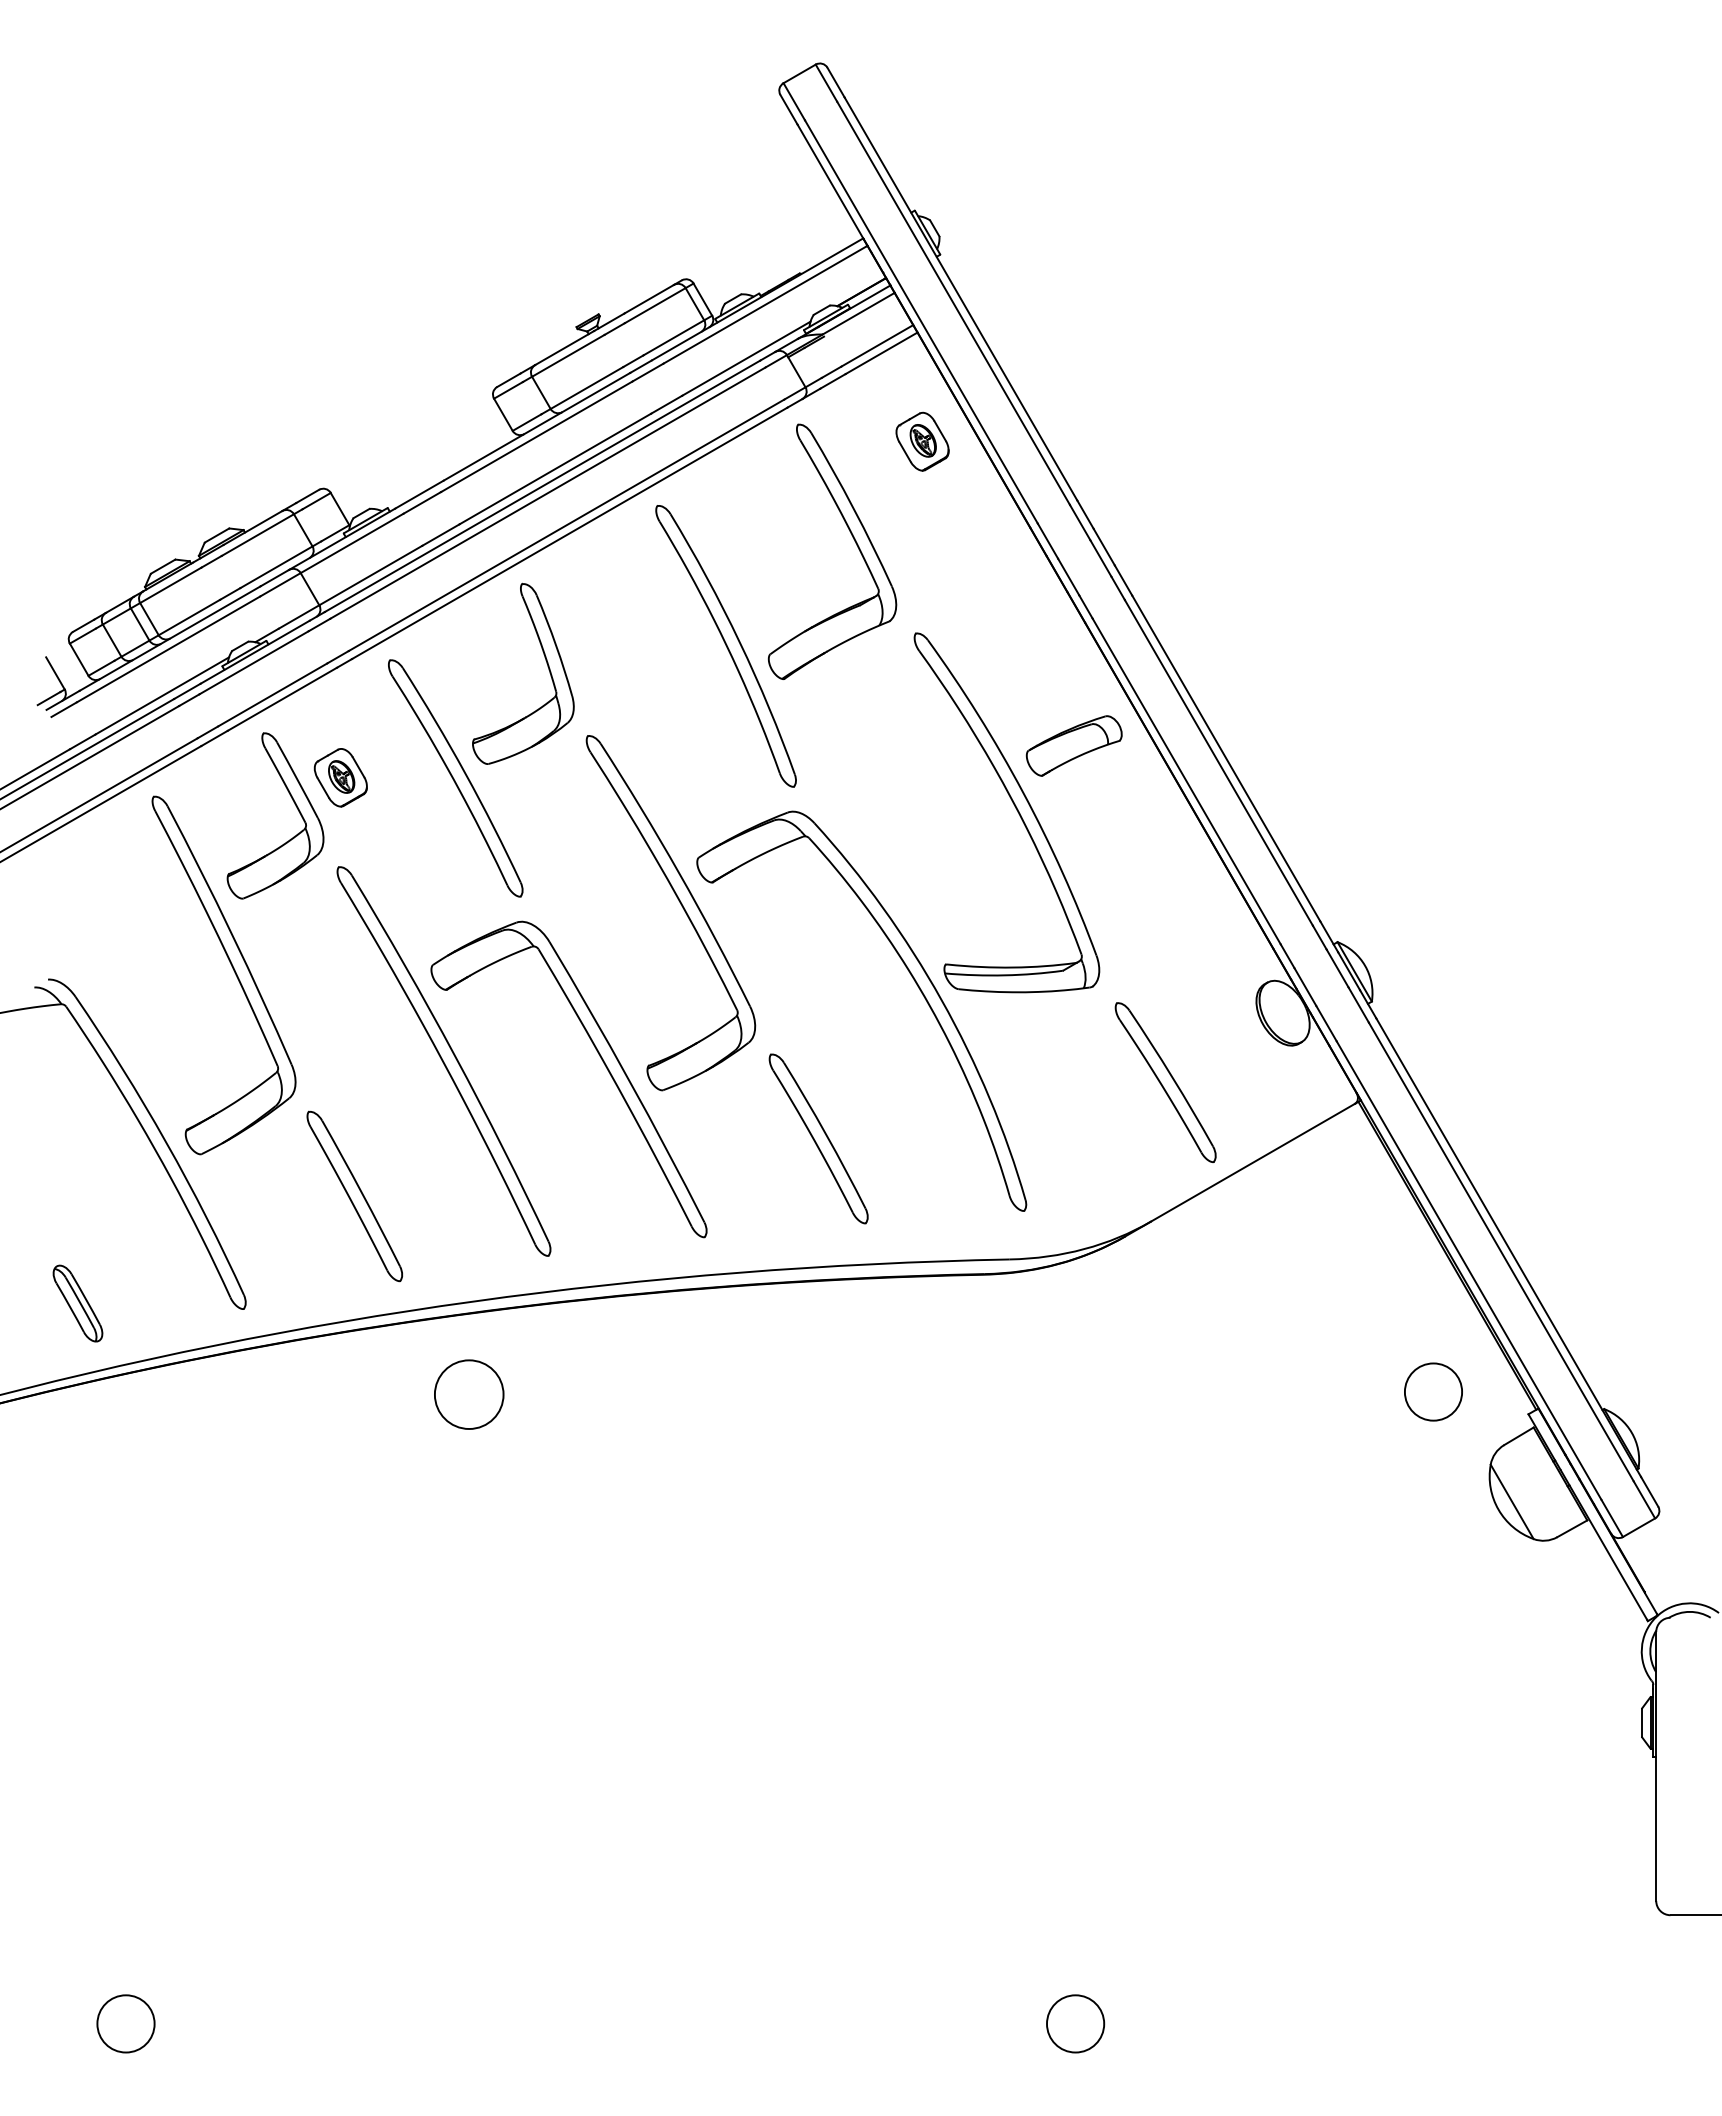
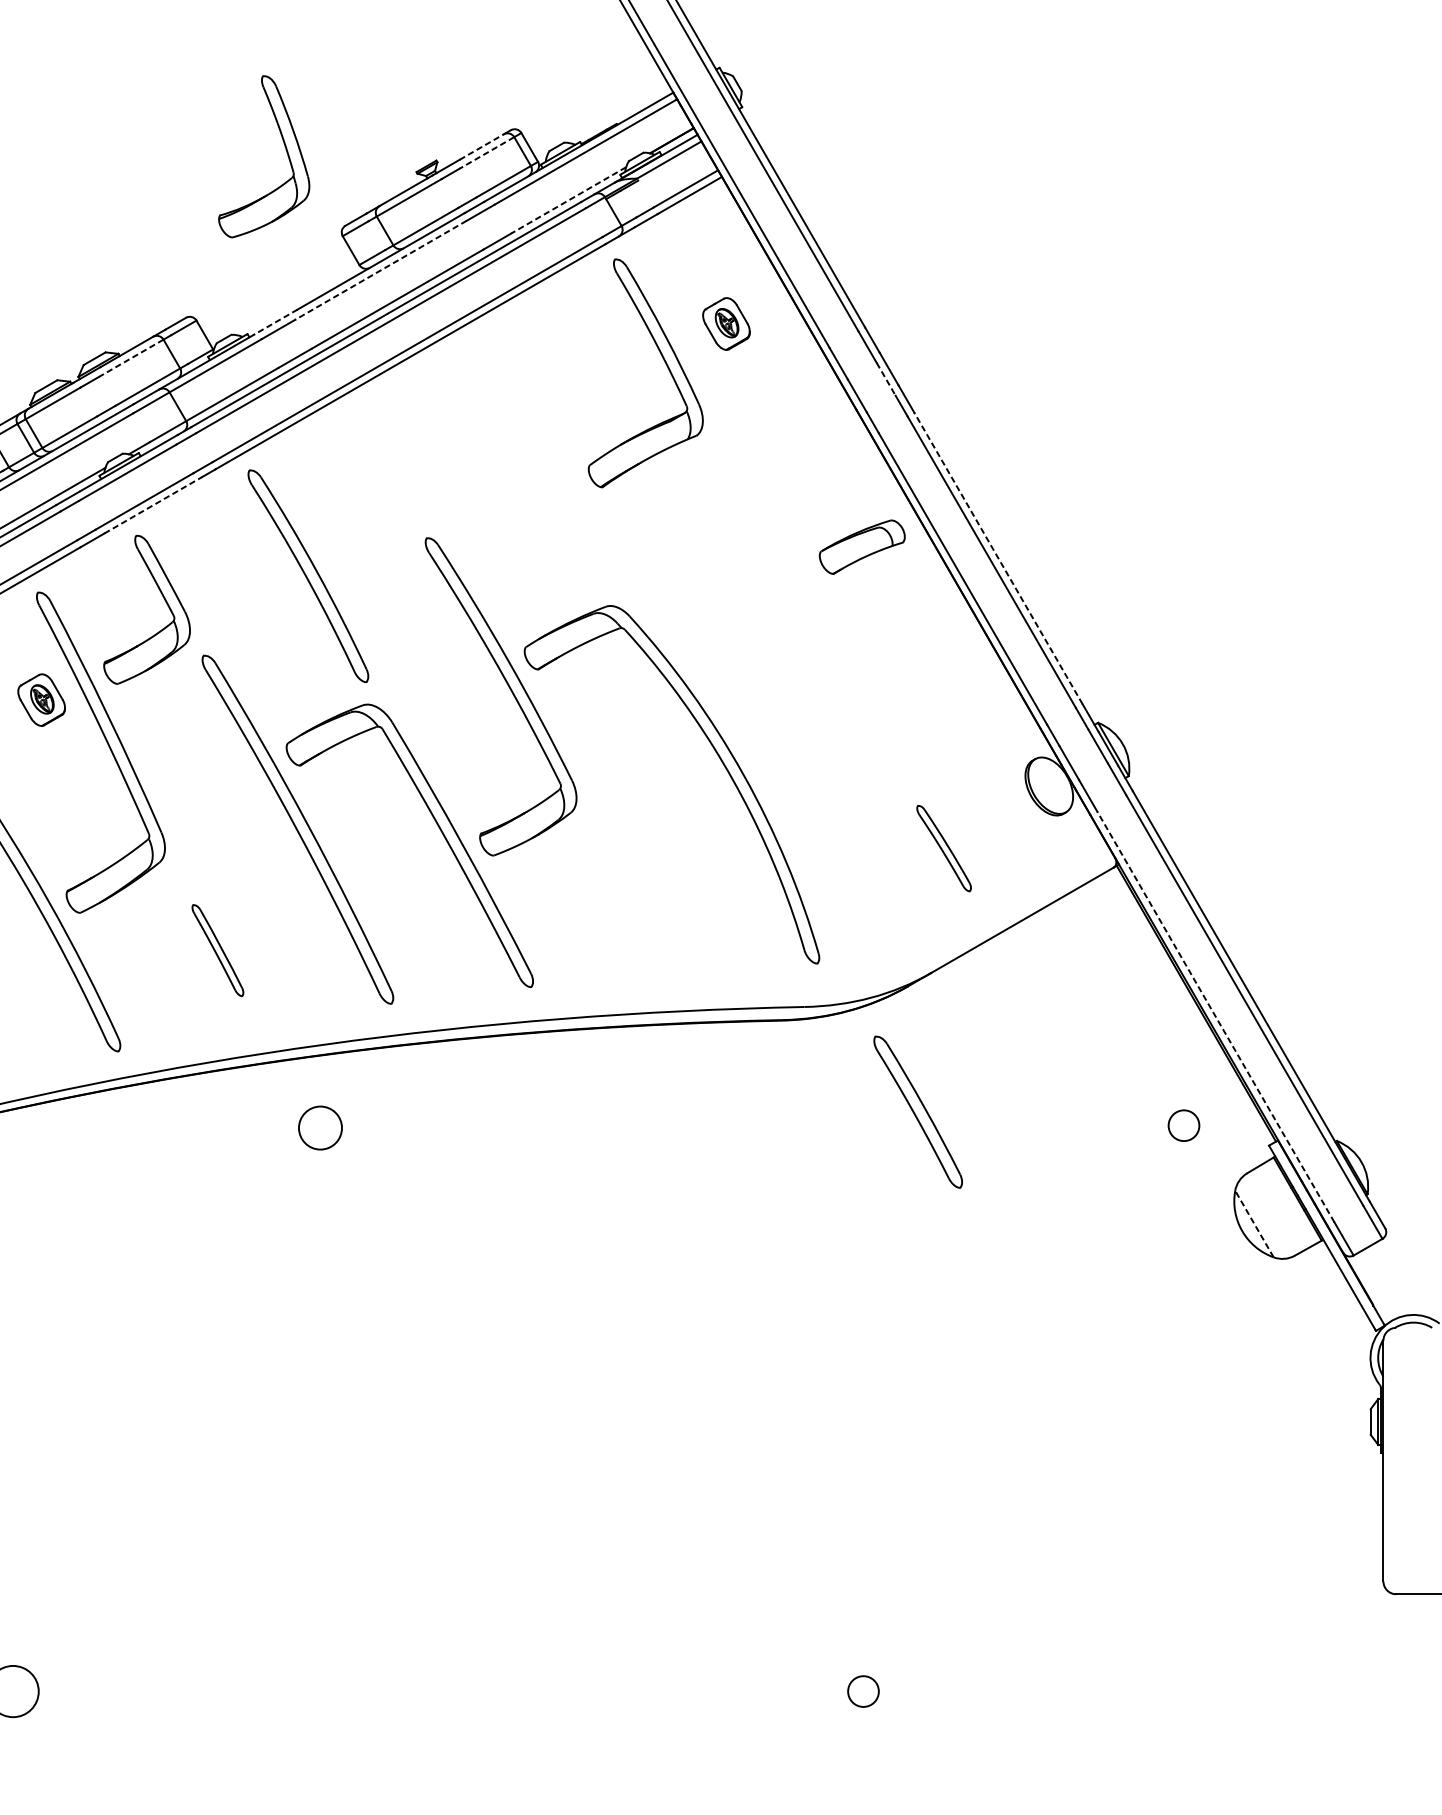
line: (649, 298) -> (481, 146), solid -> dashed
line: (654, 305) -> (486, 152), solid -> dashed
line: (745, 358) -> (567, 200), solid -> dashed
line: (536, 436) -> (380, 270), solid -> dashed
part: (922, 441) -> (726, 323), moved
line: (419, 494) -> (275, 321), solid -> dashed
line: (257, 535) -> (130, 358), solid -> dashed
line: (1101, 558) -> (886, 379), solid -> dashed
part: (725, 646) -> (549, 458), removed
part: (547, 666) -> (285, 150), moved
line: (282, 699) -> (153, 505), solid -> dashed
line: (1226, 758) -> (998, 558), solid -> dashed
part: (340, 777) -> (41, 699), moved
part: (1015, 808) -> (809, 603), removed
part: (1165, 1082) -> (944, 848), size x0.6
part: (818, 1138) -> (918, 1111), moved
part: (354, 1196) -> (217, 950), size x0.6
line: (1469, 1270) -> (1216, 1016), solid -> dashed
circle: (1433, 1391) -> (1184, 1125), size x0.6
circle: (468, 1394) -> (319, 1127), size x0.7
line: (1512, 1501) -> (1254, 1223), solid -> dashed
circle: (1075, 2023) -> (863, 1691), size x0.6

